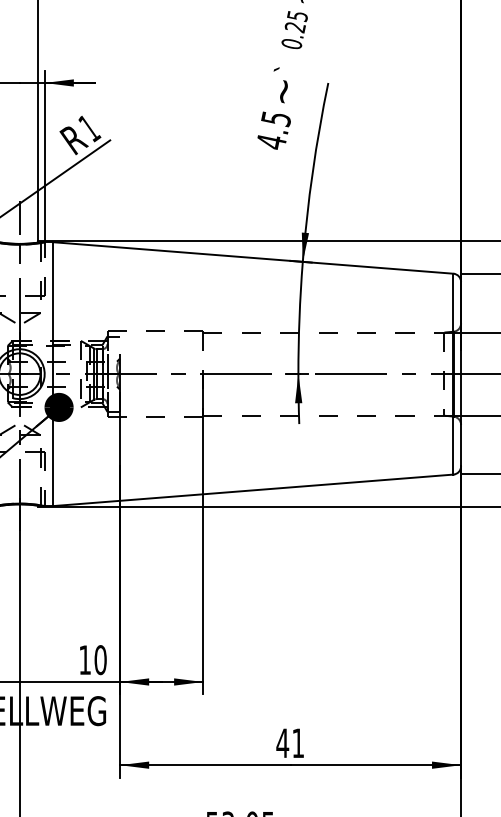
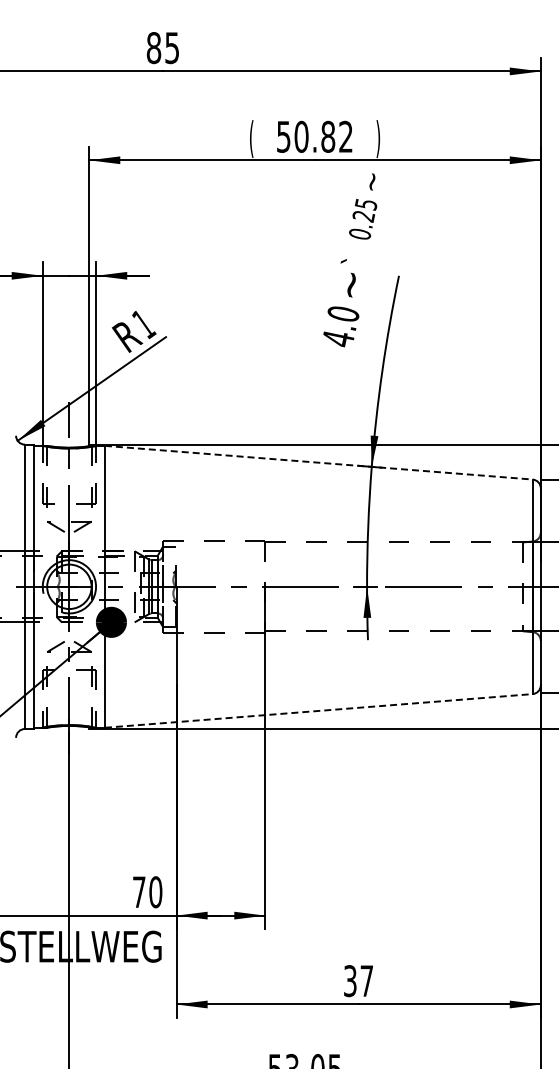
text: (276, 119) -> (343, 314), 4.5 -> 4.0
line: (252, 257) -> (318, 462), solid -> dashed
line: (252, 489) -> (318, 710), solid -> dashed
text: (85, 659) -> (139, 891), 10 -> 70
text: (289, 743) -> (357, 981), 41 -> 37

